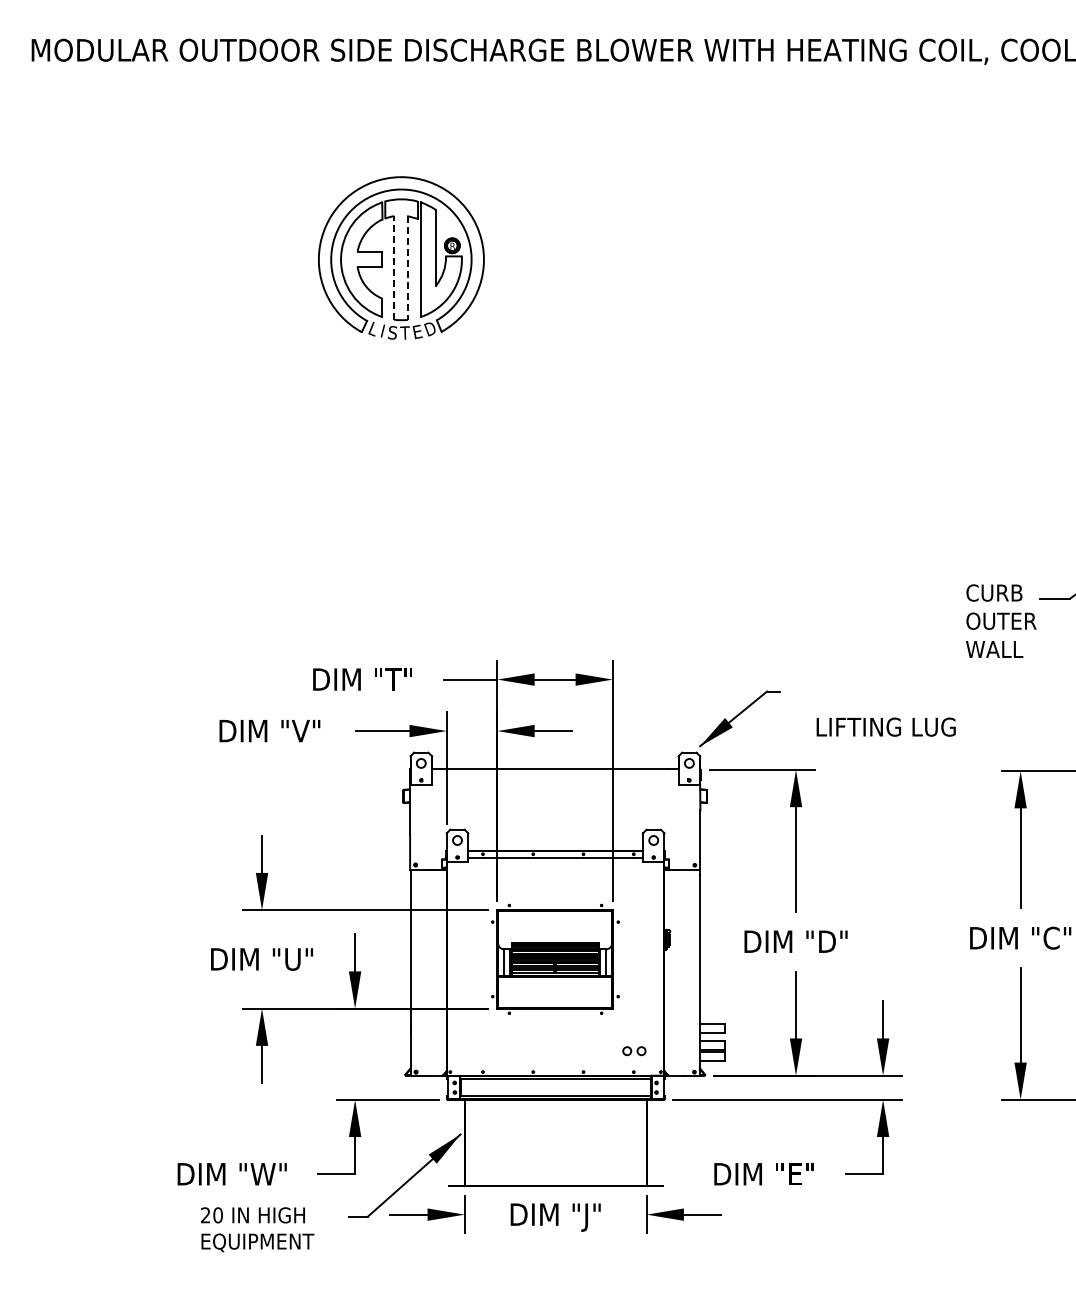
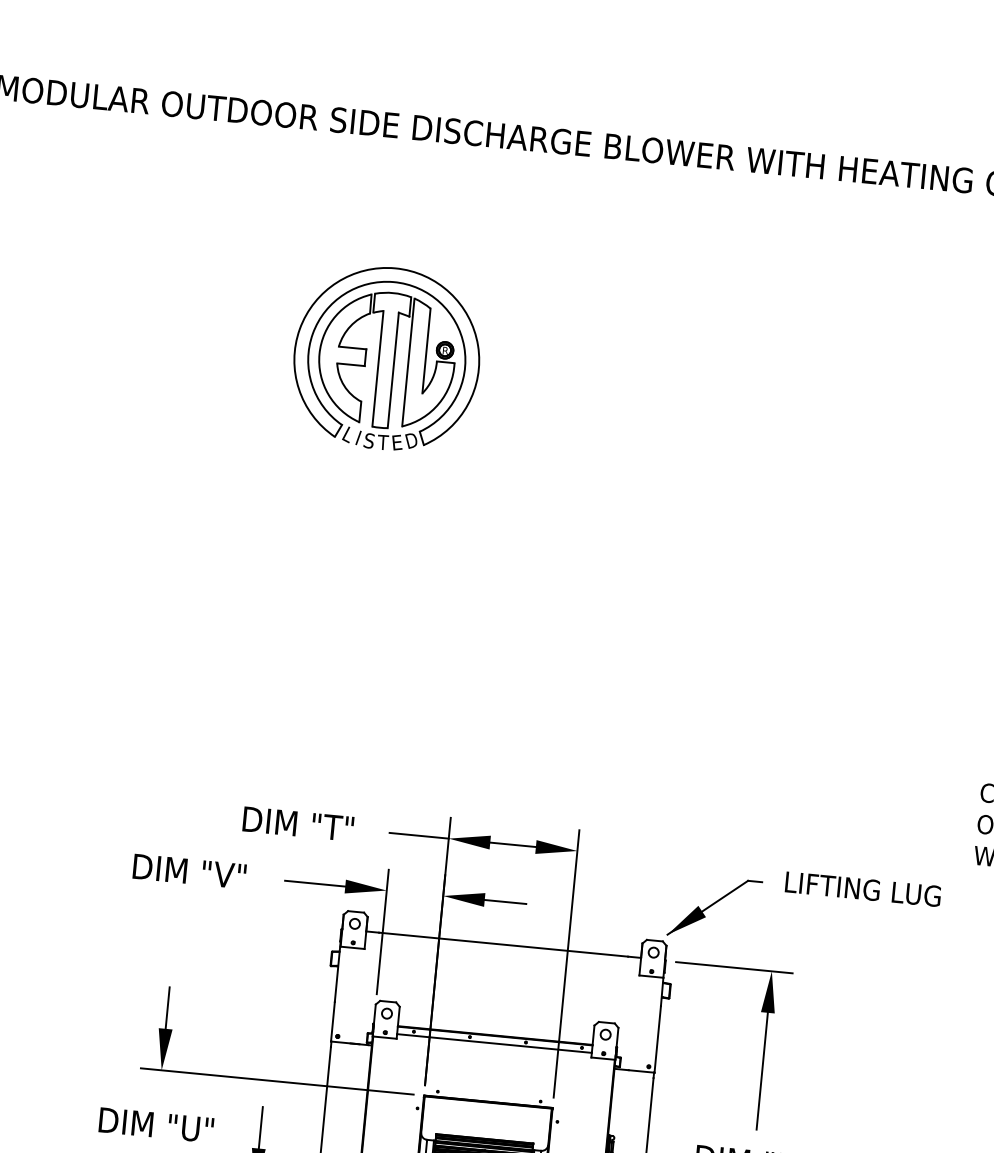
line: (394, 267) -> (378, 368), dashed -> solid
line: (408, 268) -> (393, 370), dashed -> solid
text: (885, 726) -> (862, 888), moved

